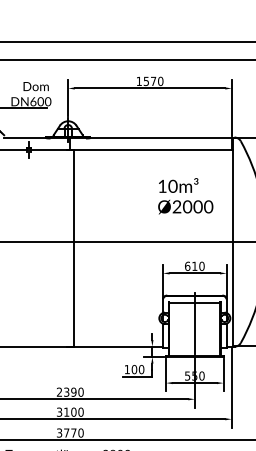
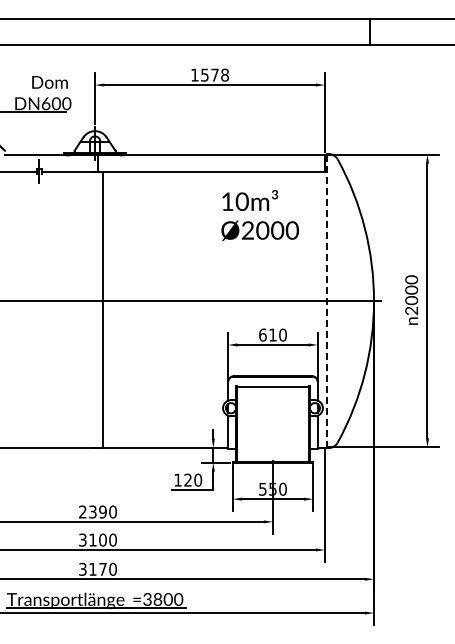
text: (160, 81) -> (224, 75), 1570 -> 1578
text: (185, 196) -> (259, 215), moved
line: (233, 241) -> (327, 300), solid -> dashed
line: (194, 323) -> (272, 415), removed
text: (134, 369) -> (188, 479), 100 -> 120
text: (66, 433) -> (92, 569), 3770 -> 3170

